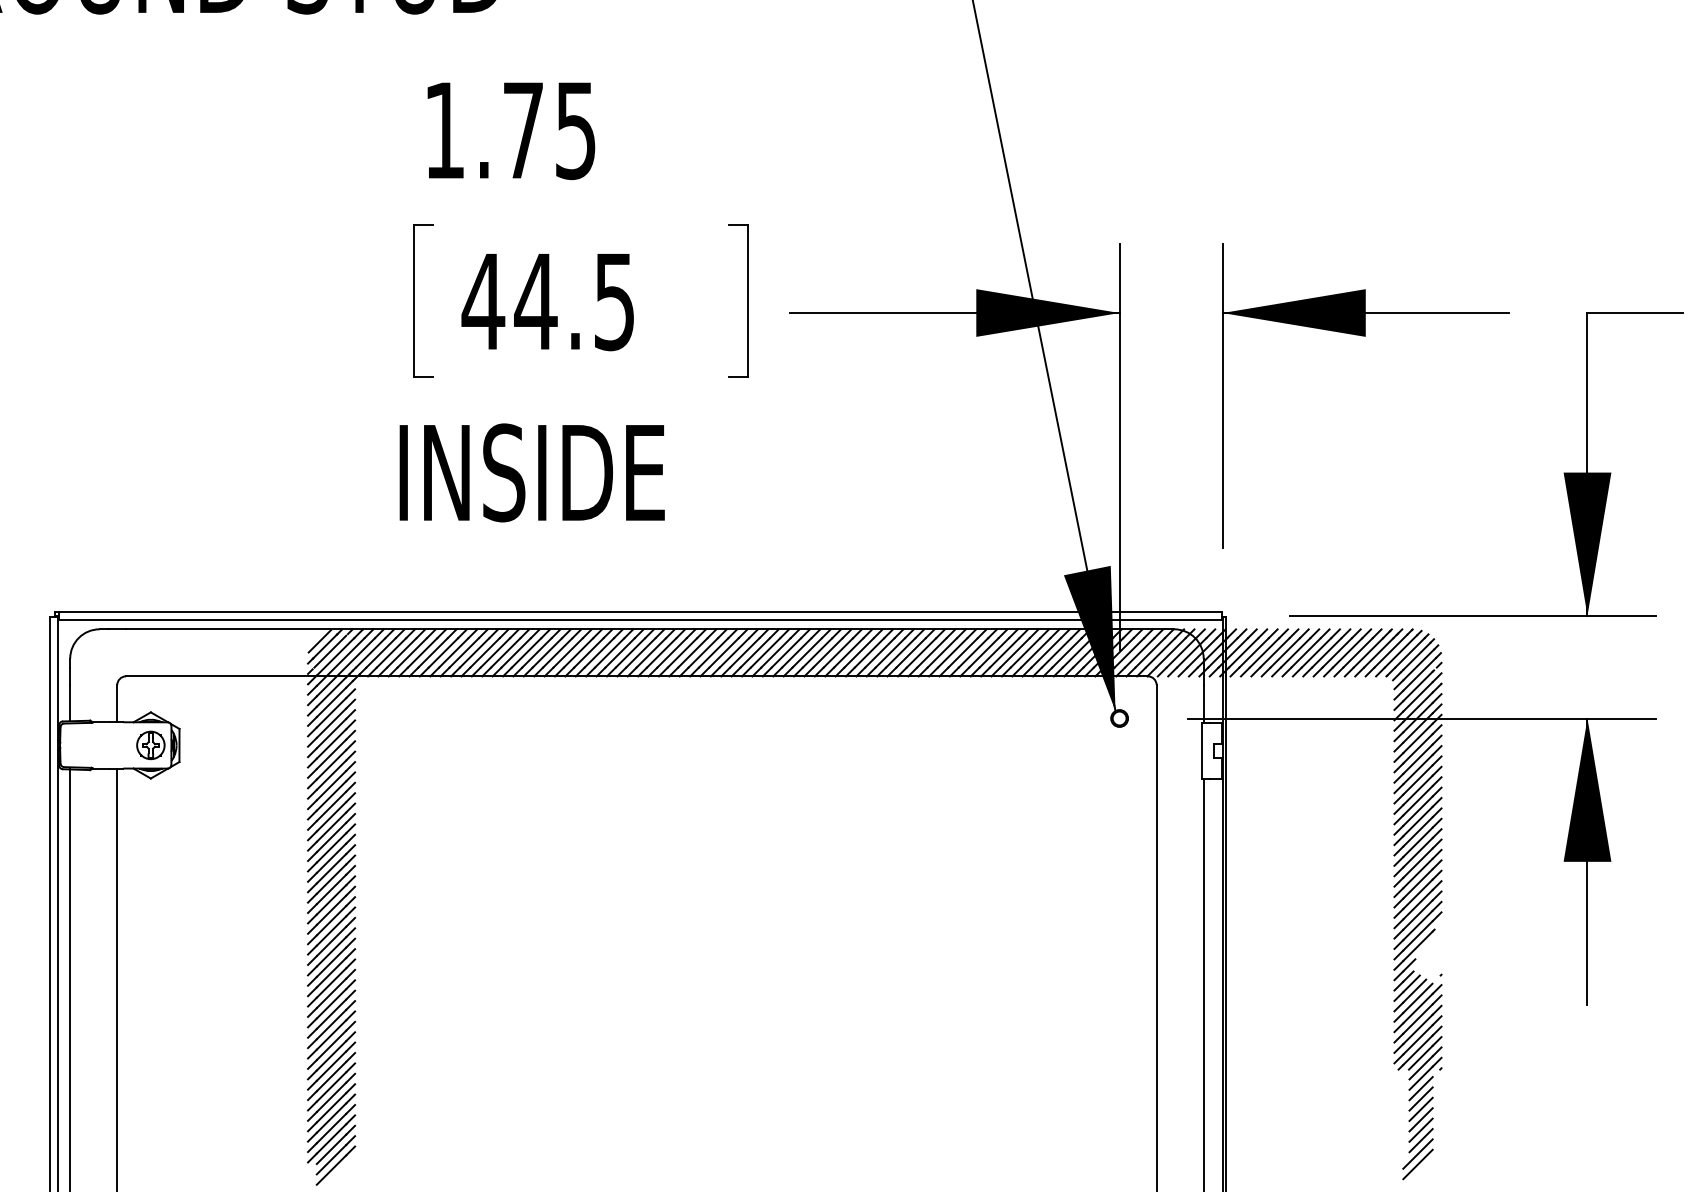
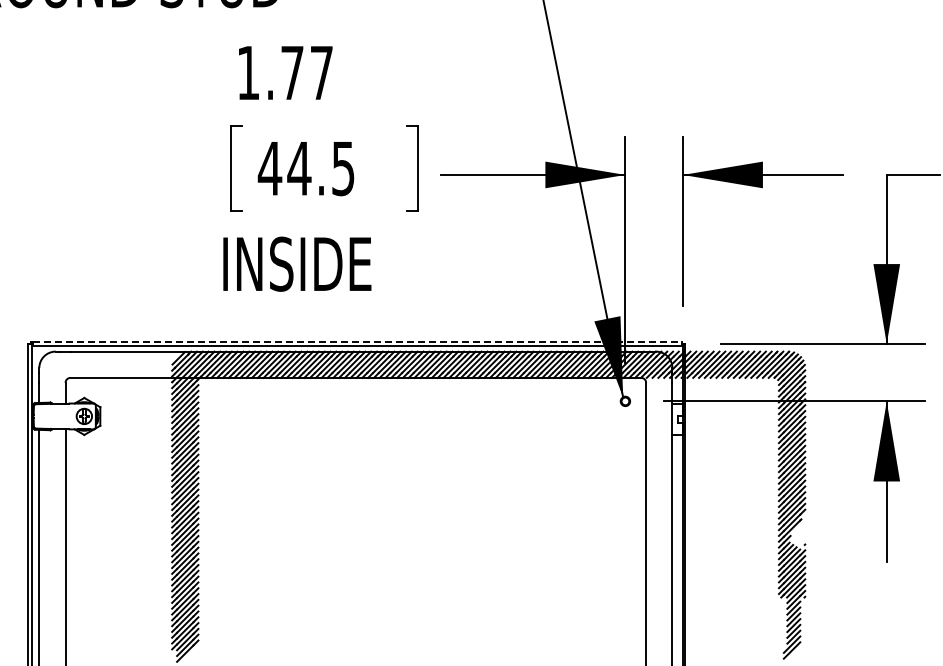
text: (575, 131) -> (321, 73), 1.75 -> 1.77
line: (639, 611) -> (357, 341), solid -> dashed

